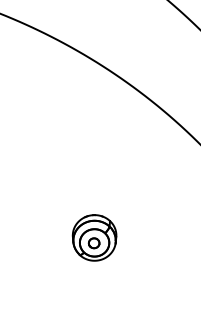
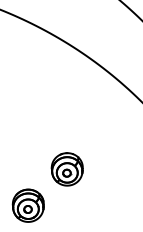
part: (38, 288) -> (27, 205), added

